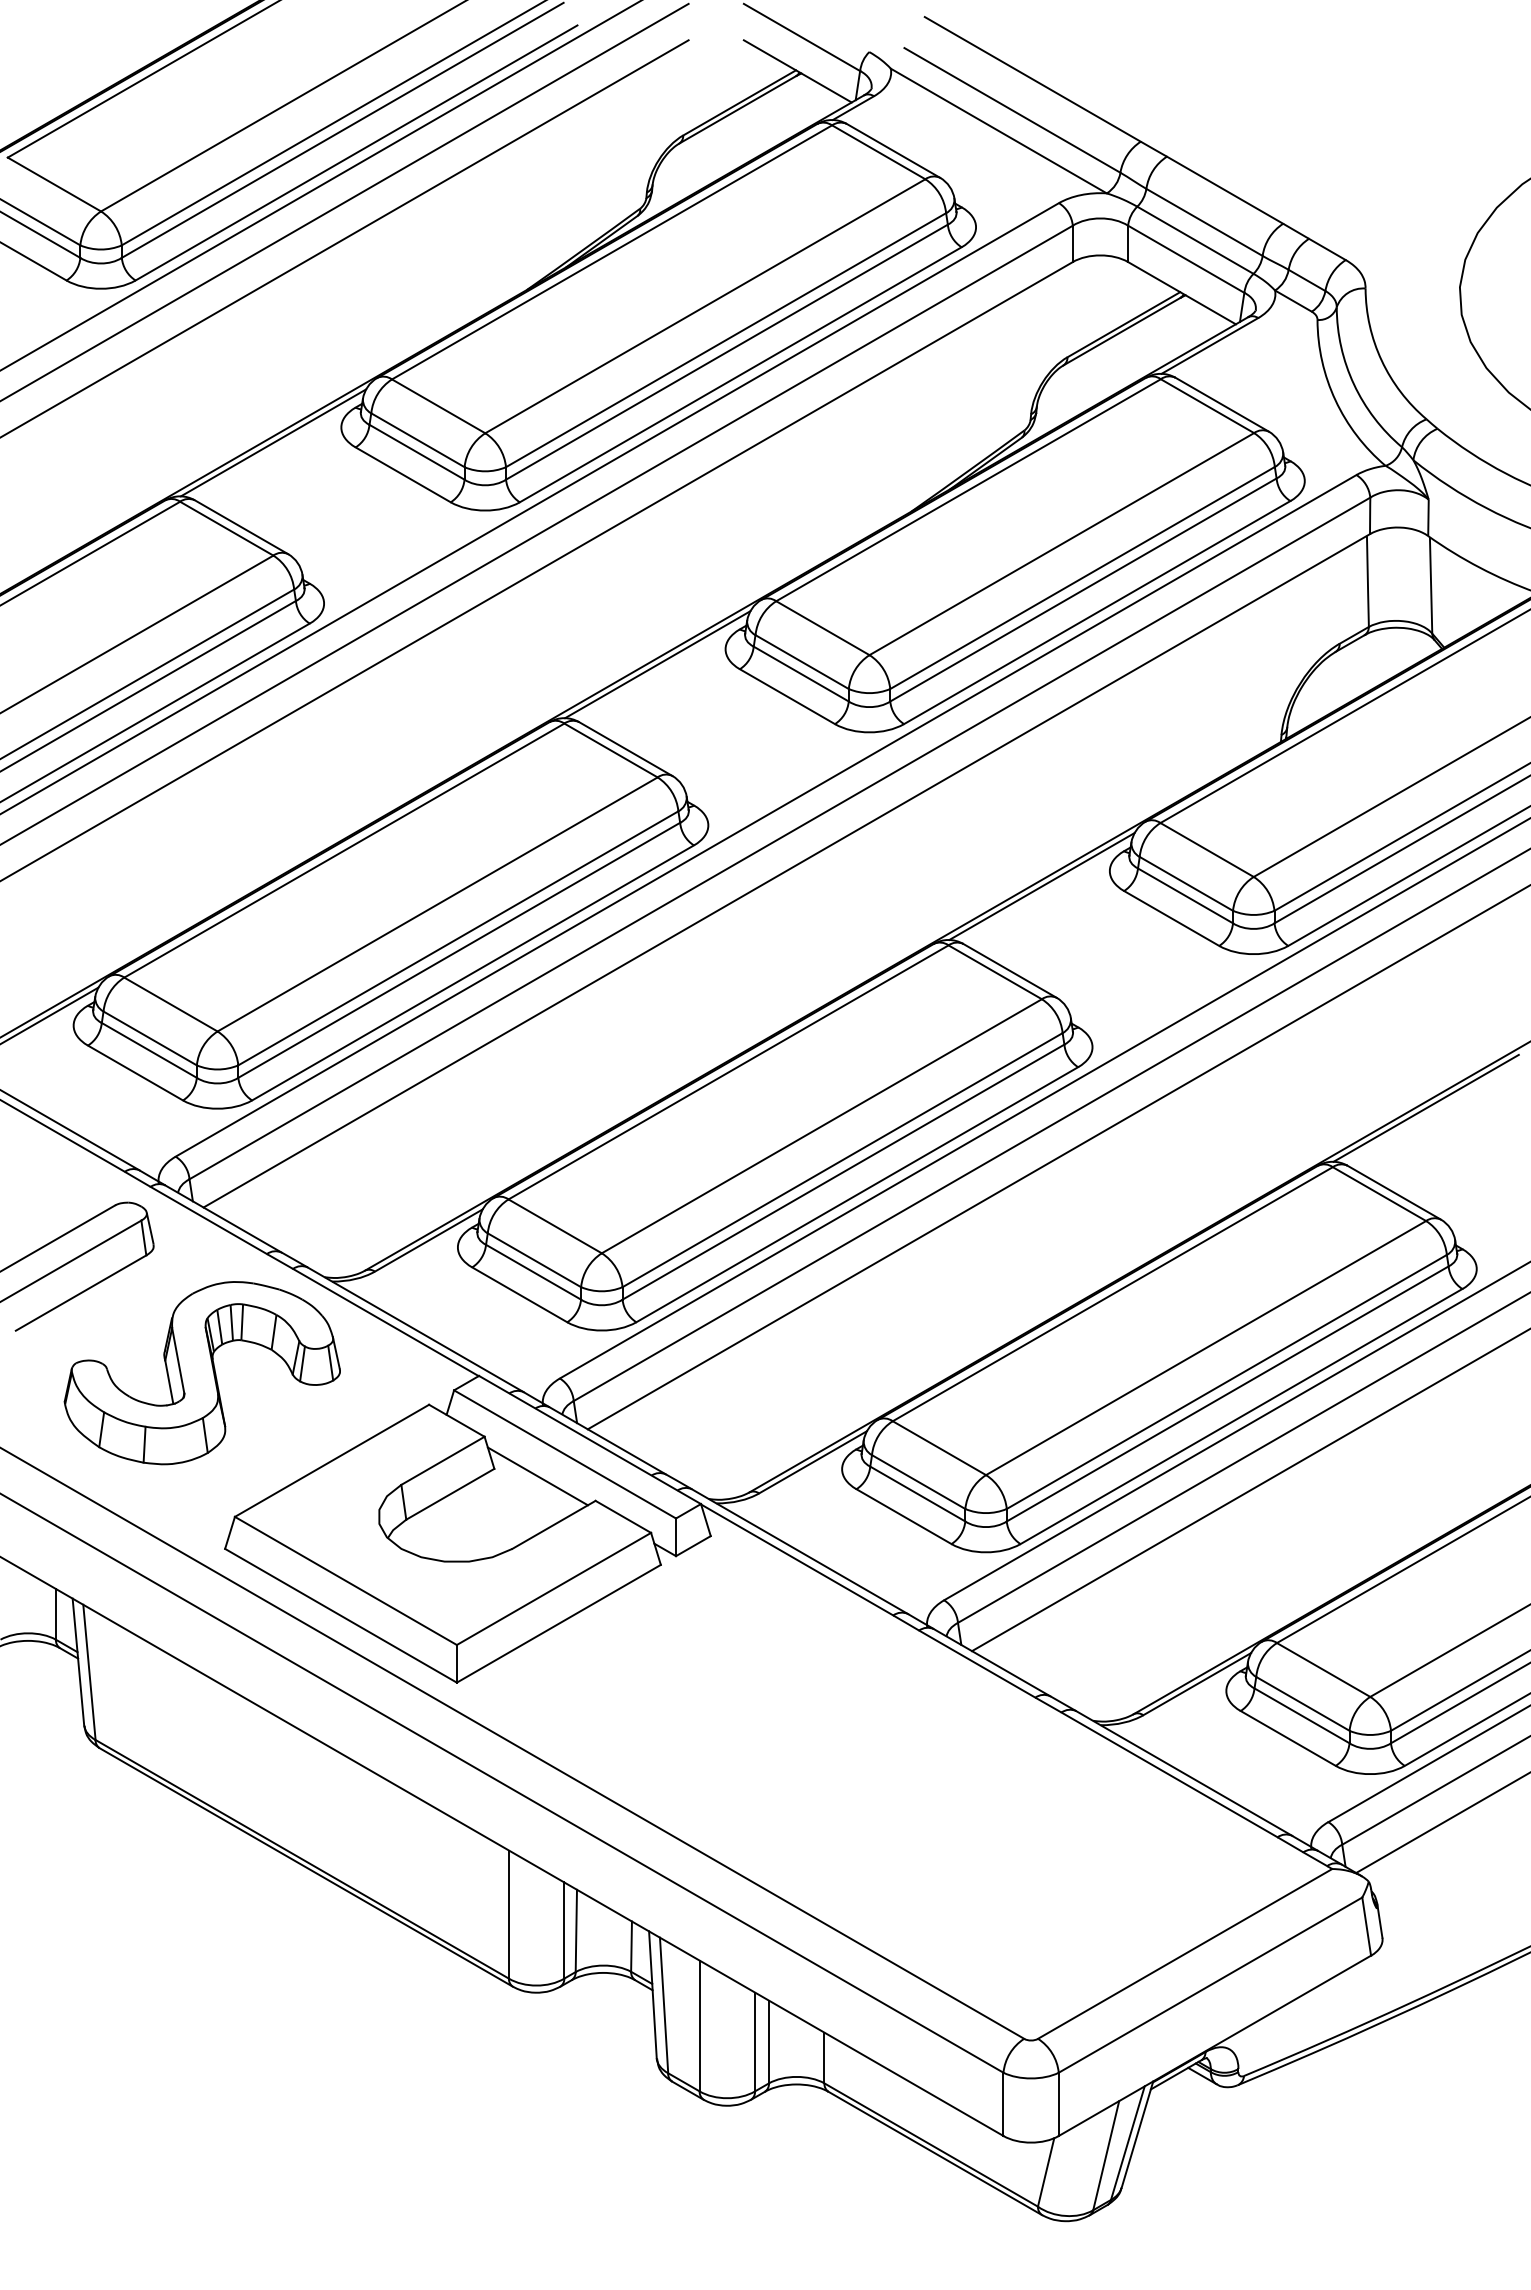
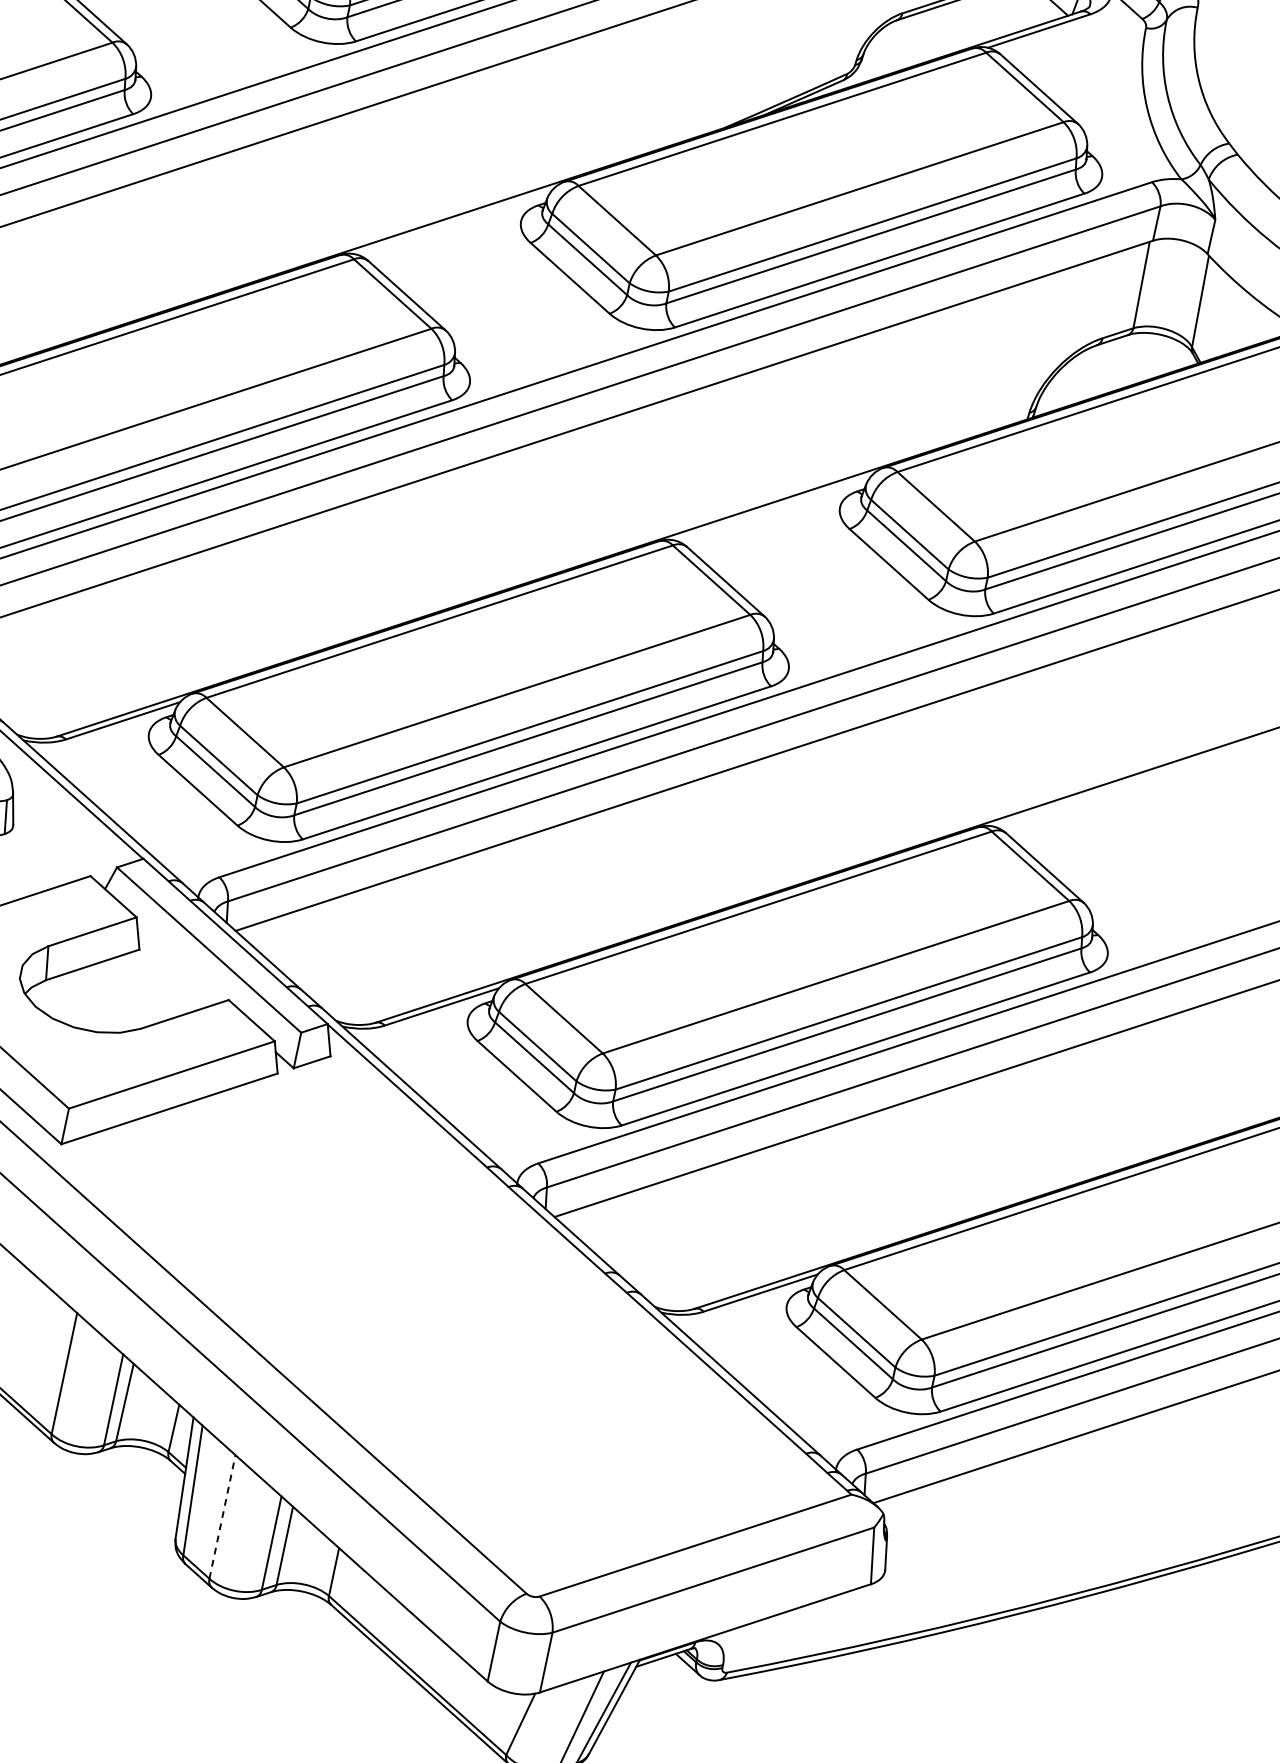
line: (657, 664) -> (453, 222), removed
line: (1041, 886) -> (772, 508), removed
line: (1425, 1107) -> (1091, 793), removed
line: (537, 1476) -> (178, 965), removed
line: (699, 2025) -> (222, 1516), solid -> dashed

